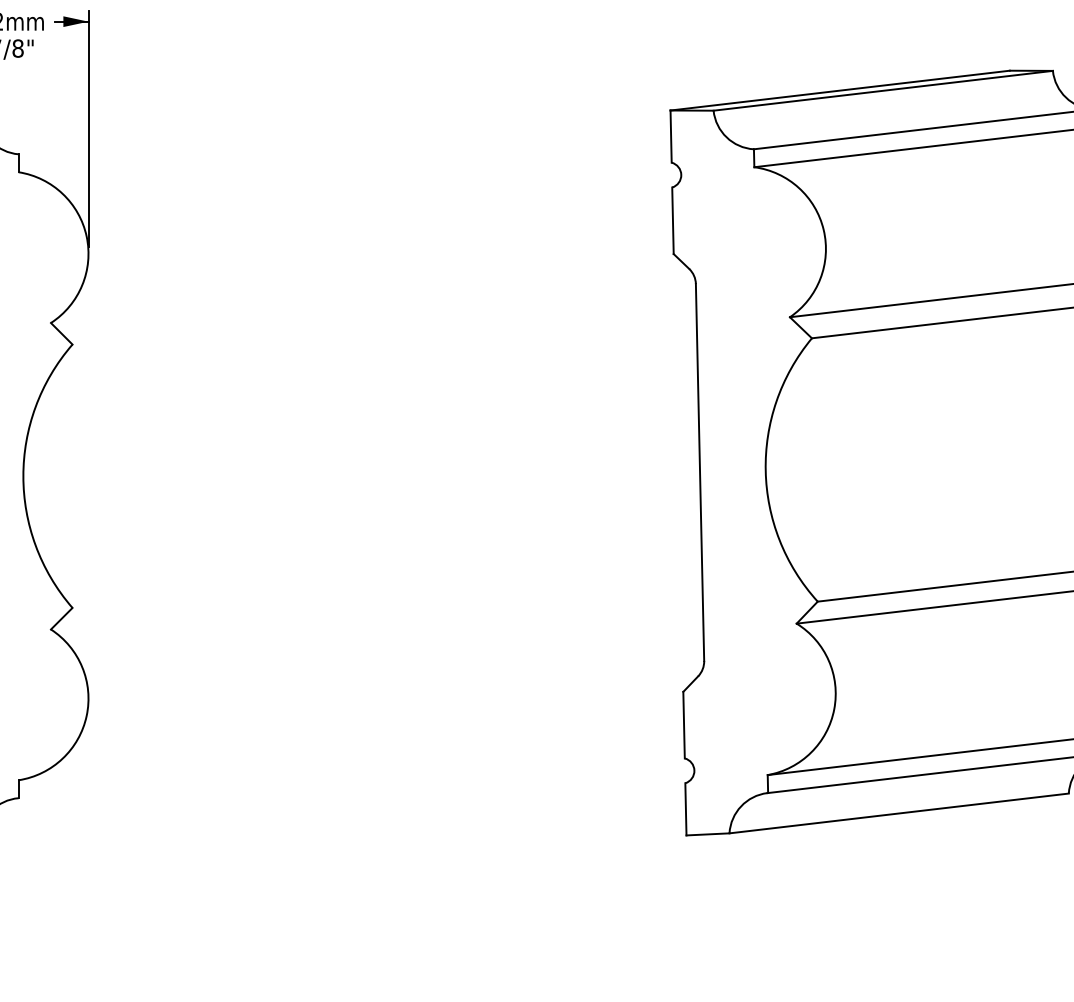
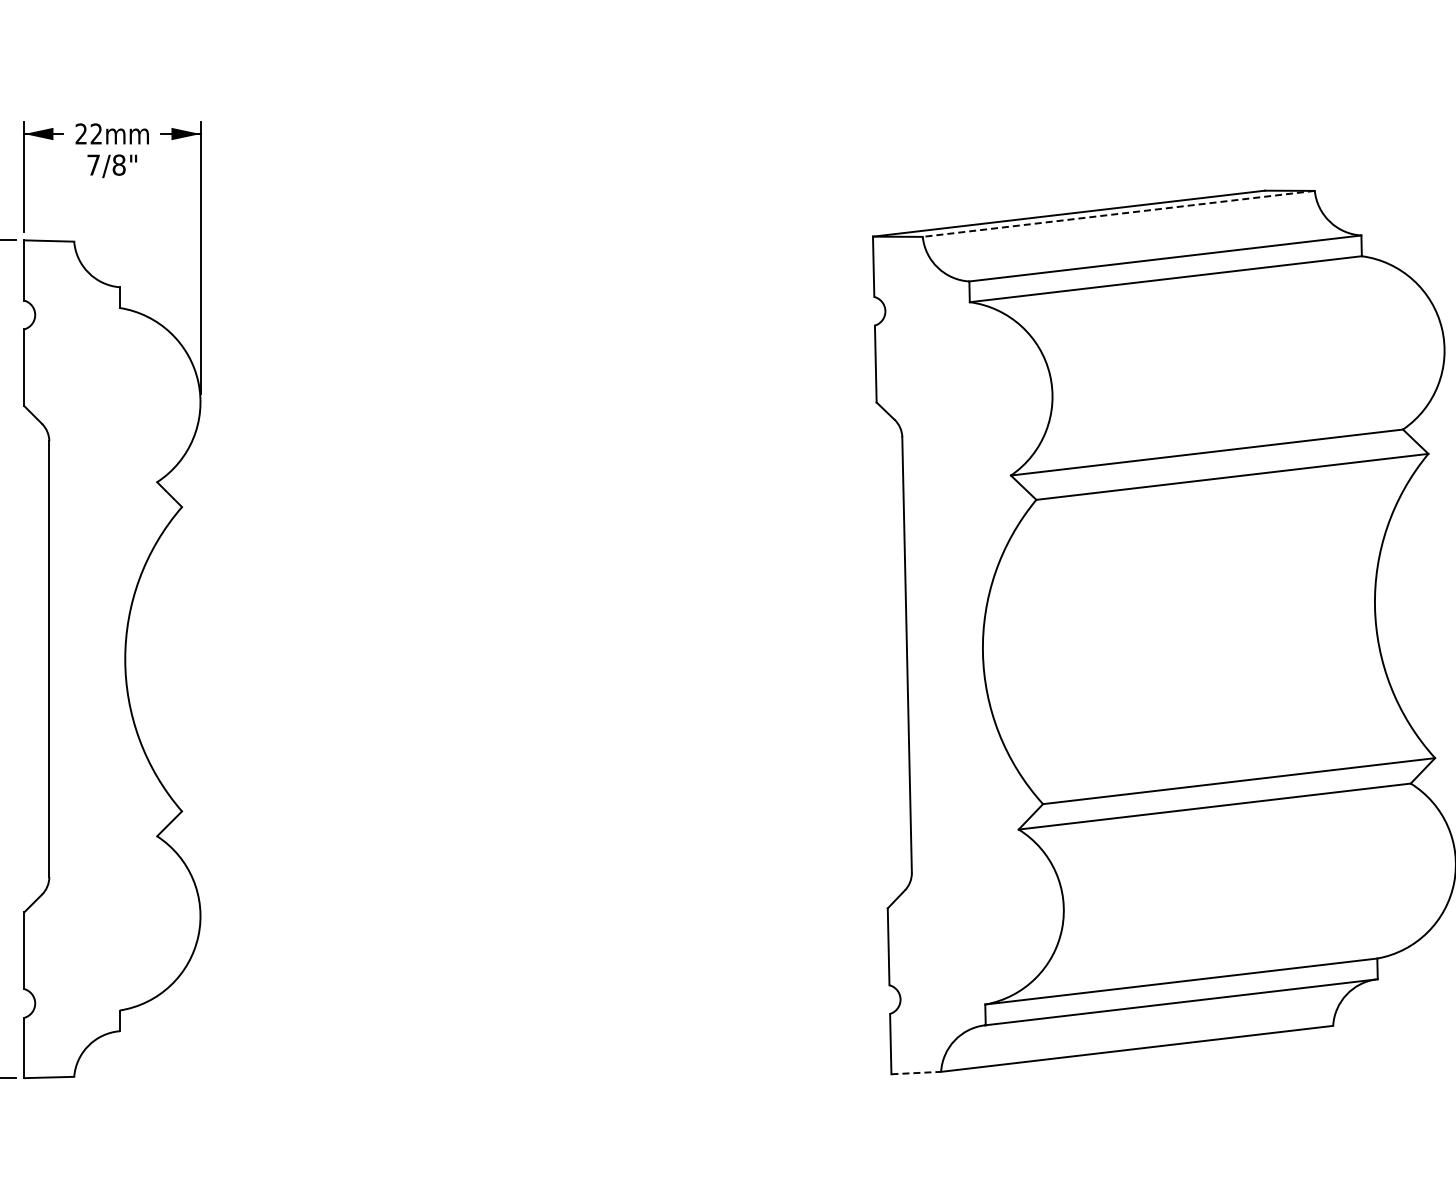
line: (883, 90) -> (1118, 213), solid -> dashed
line: (708, 834) -> (916, 1073), solid -> dashed

